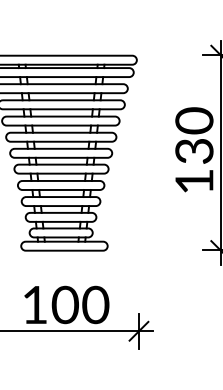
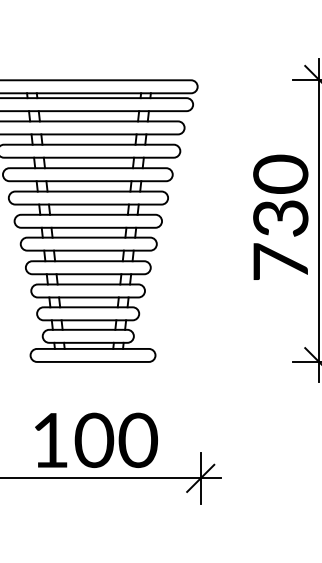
text: (194, 180) -> (280, 260), 130 -> 730

